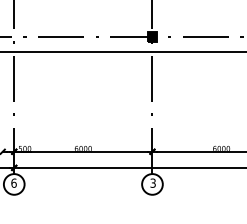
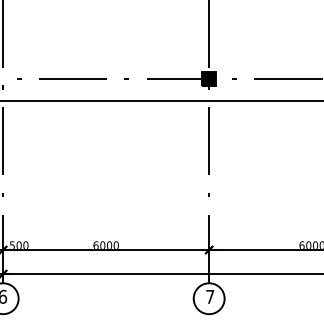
text: (152, 182) -> (209, 295), 3 -> 7

